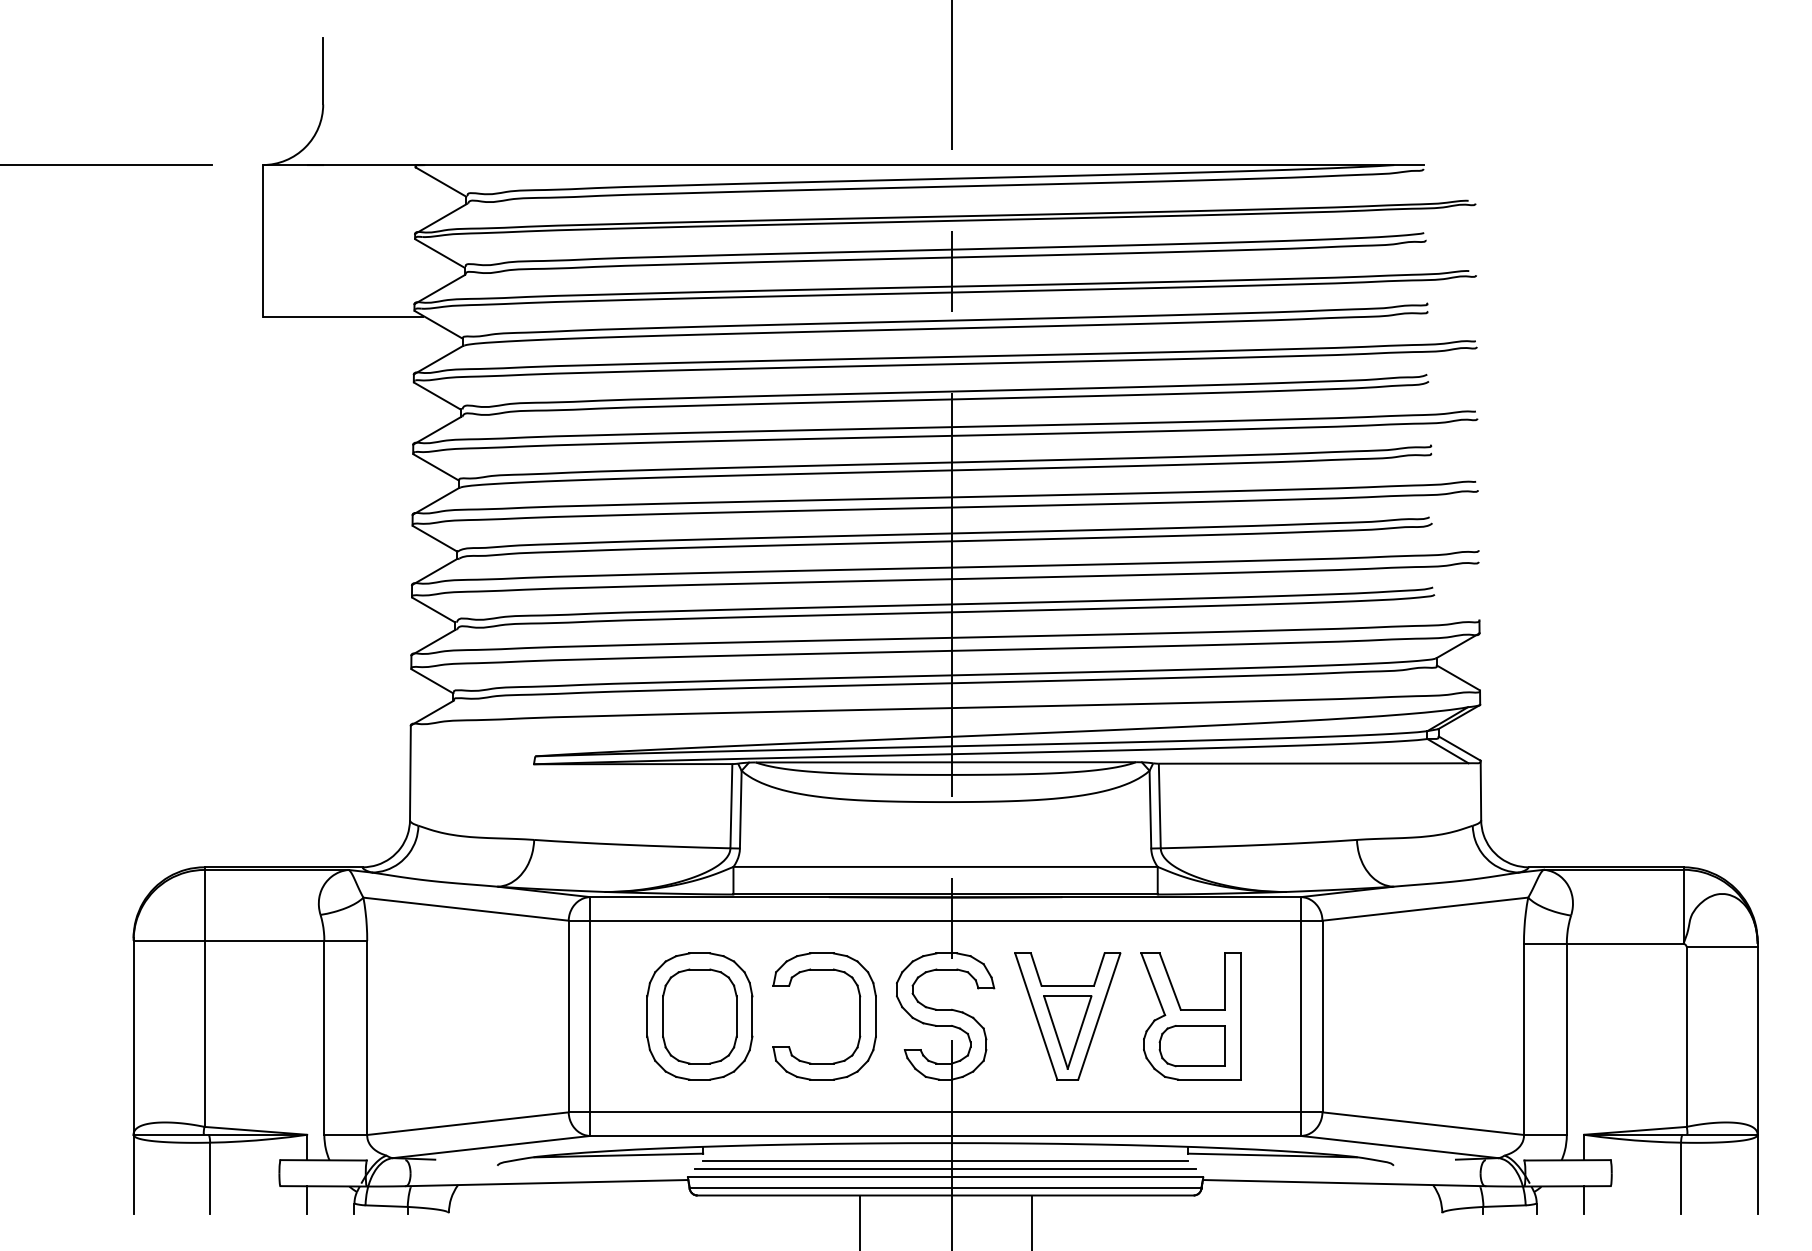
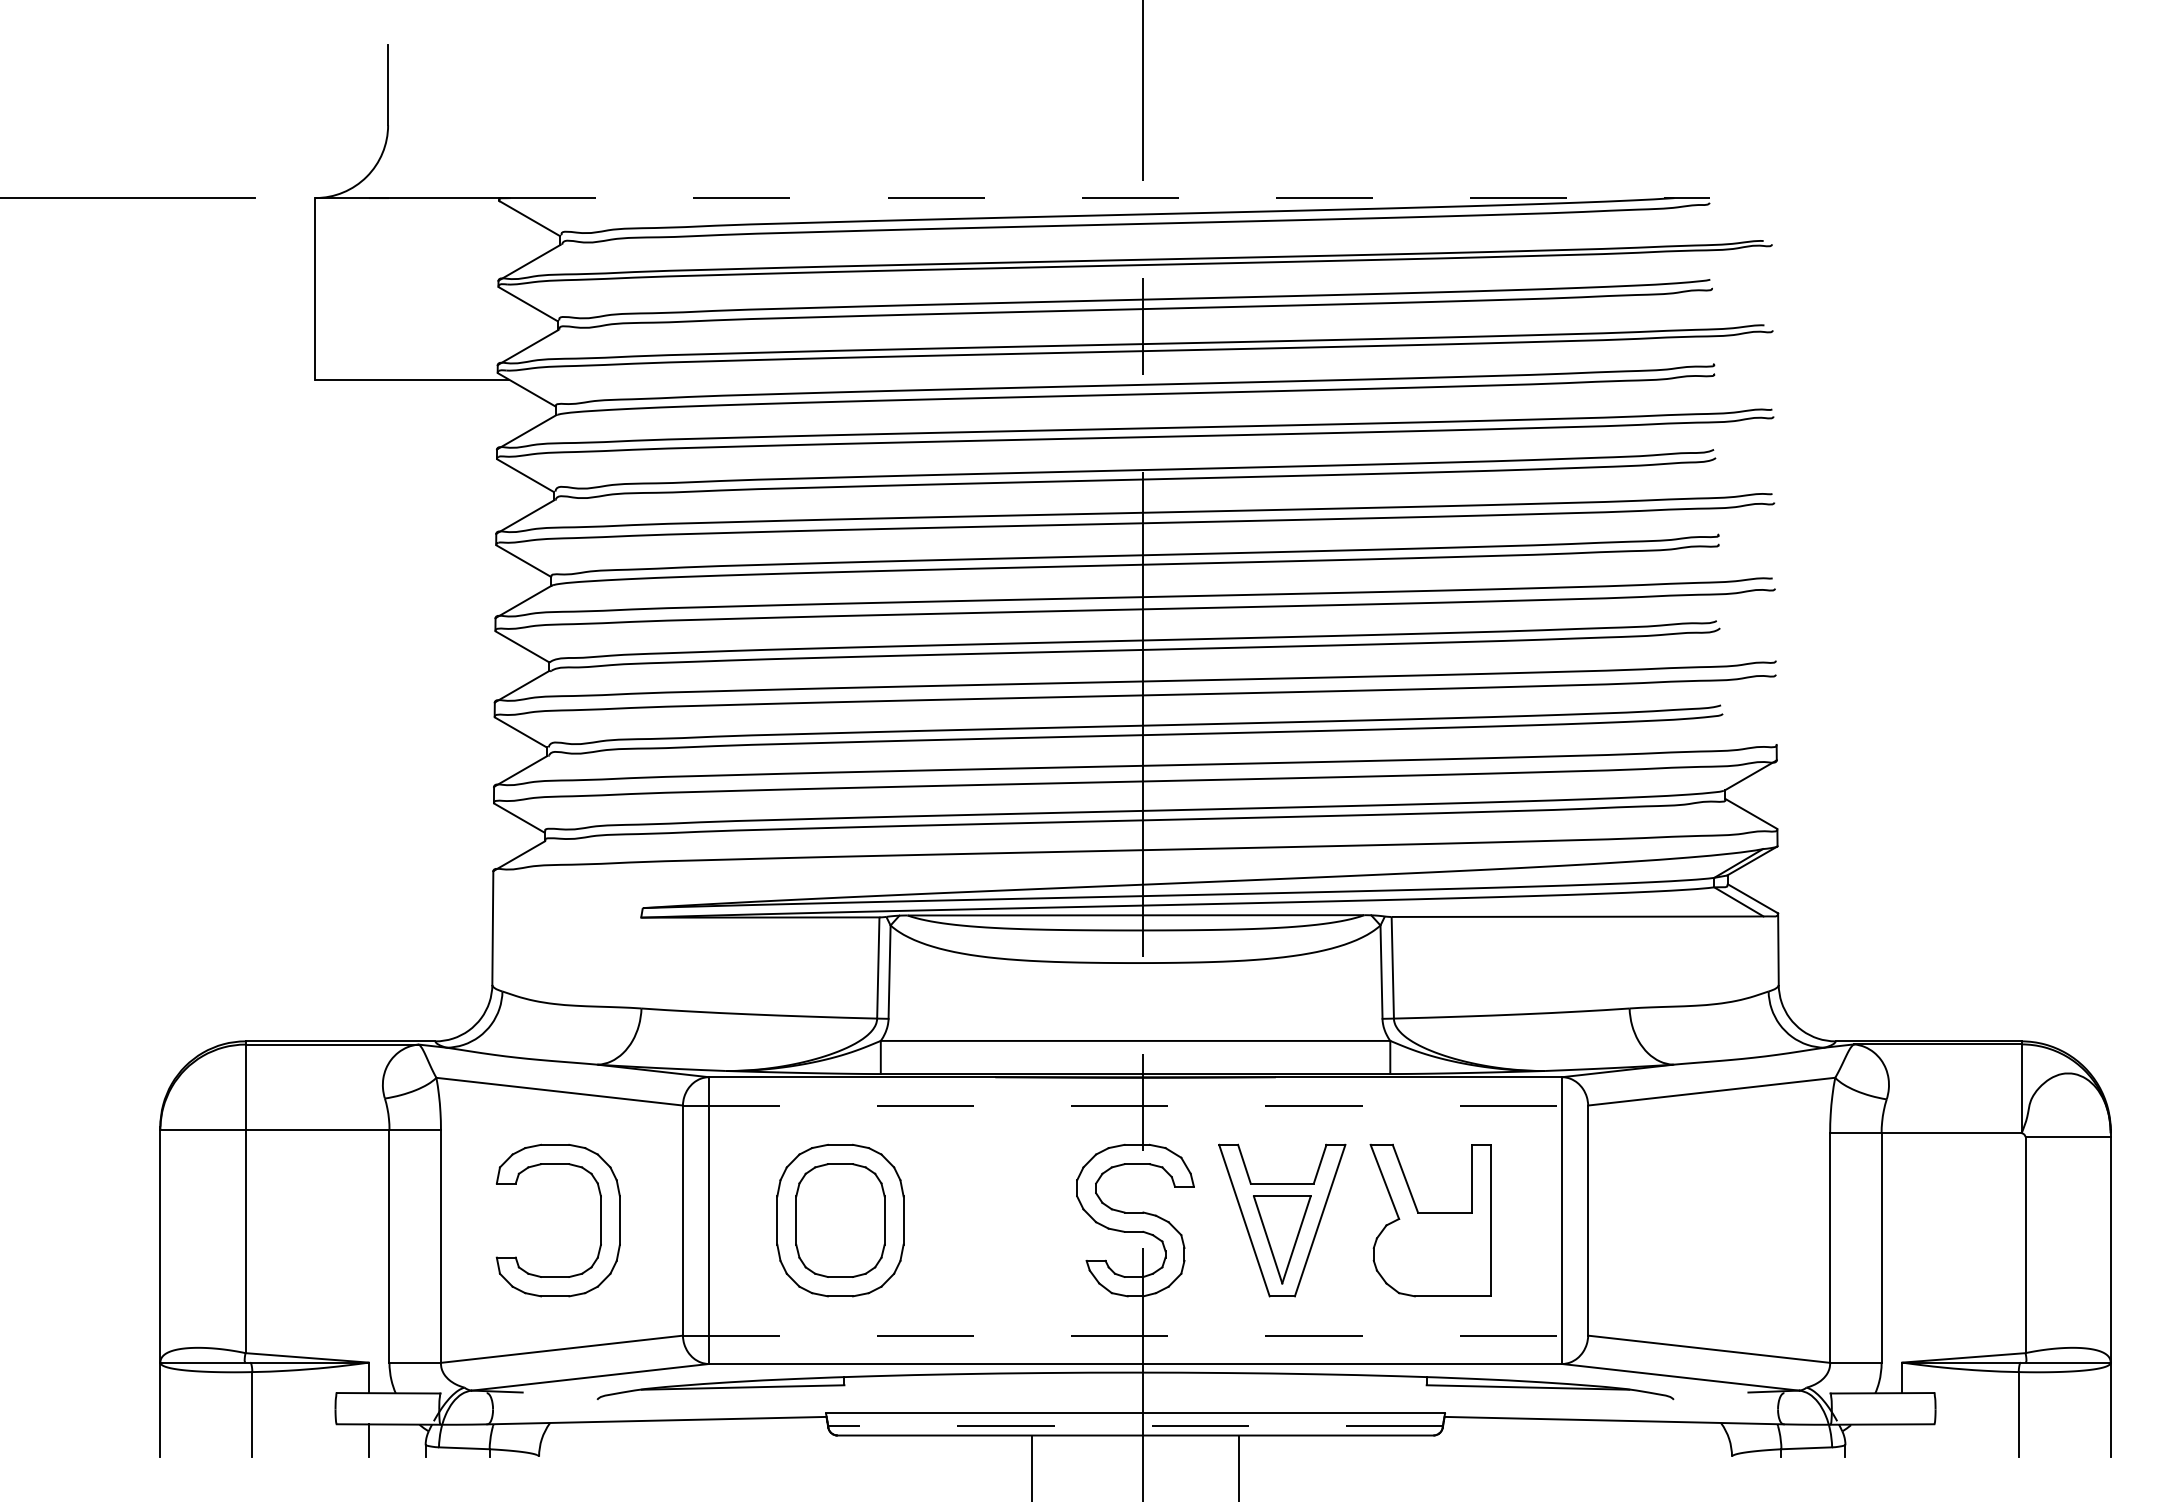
line: (920, 165) -> (1105, 198), solid -> dashed
line: (945, 920) -> (1135, 1105), solid -> dashed
part: (859, 1016) -> (600, 1220), moved
part: (1192, 1046) -> (1431, 1256), removed
line: (945, 1112) -> (1135, 1335), solid -> dashed
line: (945, 1160) -> (1135, 1393), removed
line: (945, 1168) -> (1135, 1403), removed
line: (945, 1187) -> (1135, 1426), solid -> dashed
line: (1584, 1199) -> (1902, 1440), removed

